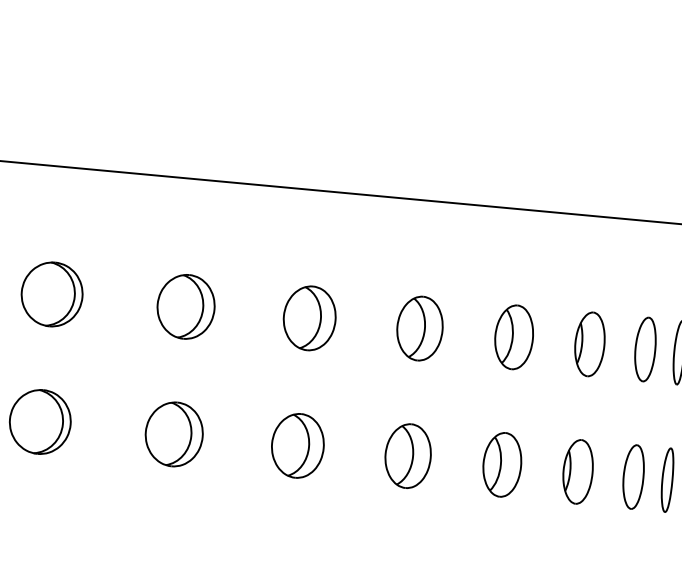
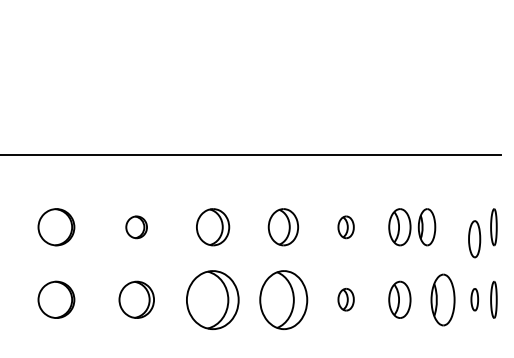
part: (51, 294) -> (136, 227), size x0.6
part: (418, 328) -> (345, 227), size x0.6
part: (588, 344) -> (426, 227), moved
part: (645, 349) -> (474, 239), moved
part: (175, 433) -> (213, 299), size x1.6
part: (296, 445) -> (282, 299), size x1.6
part: (406, 455) -> (345, 299), size x0.6
part: (577, 471) -> (442, 299), size x1.4
part: (633, 476) -> (474, 299), size x0.6

